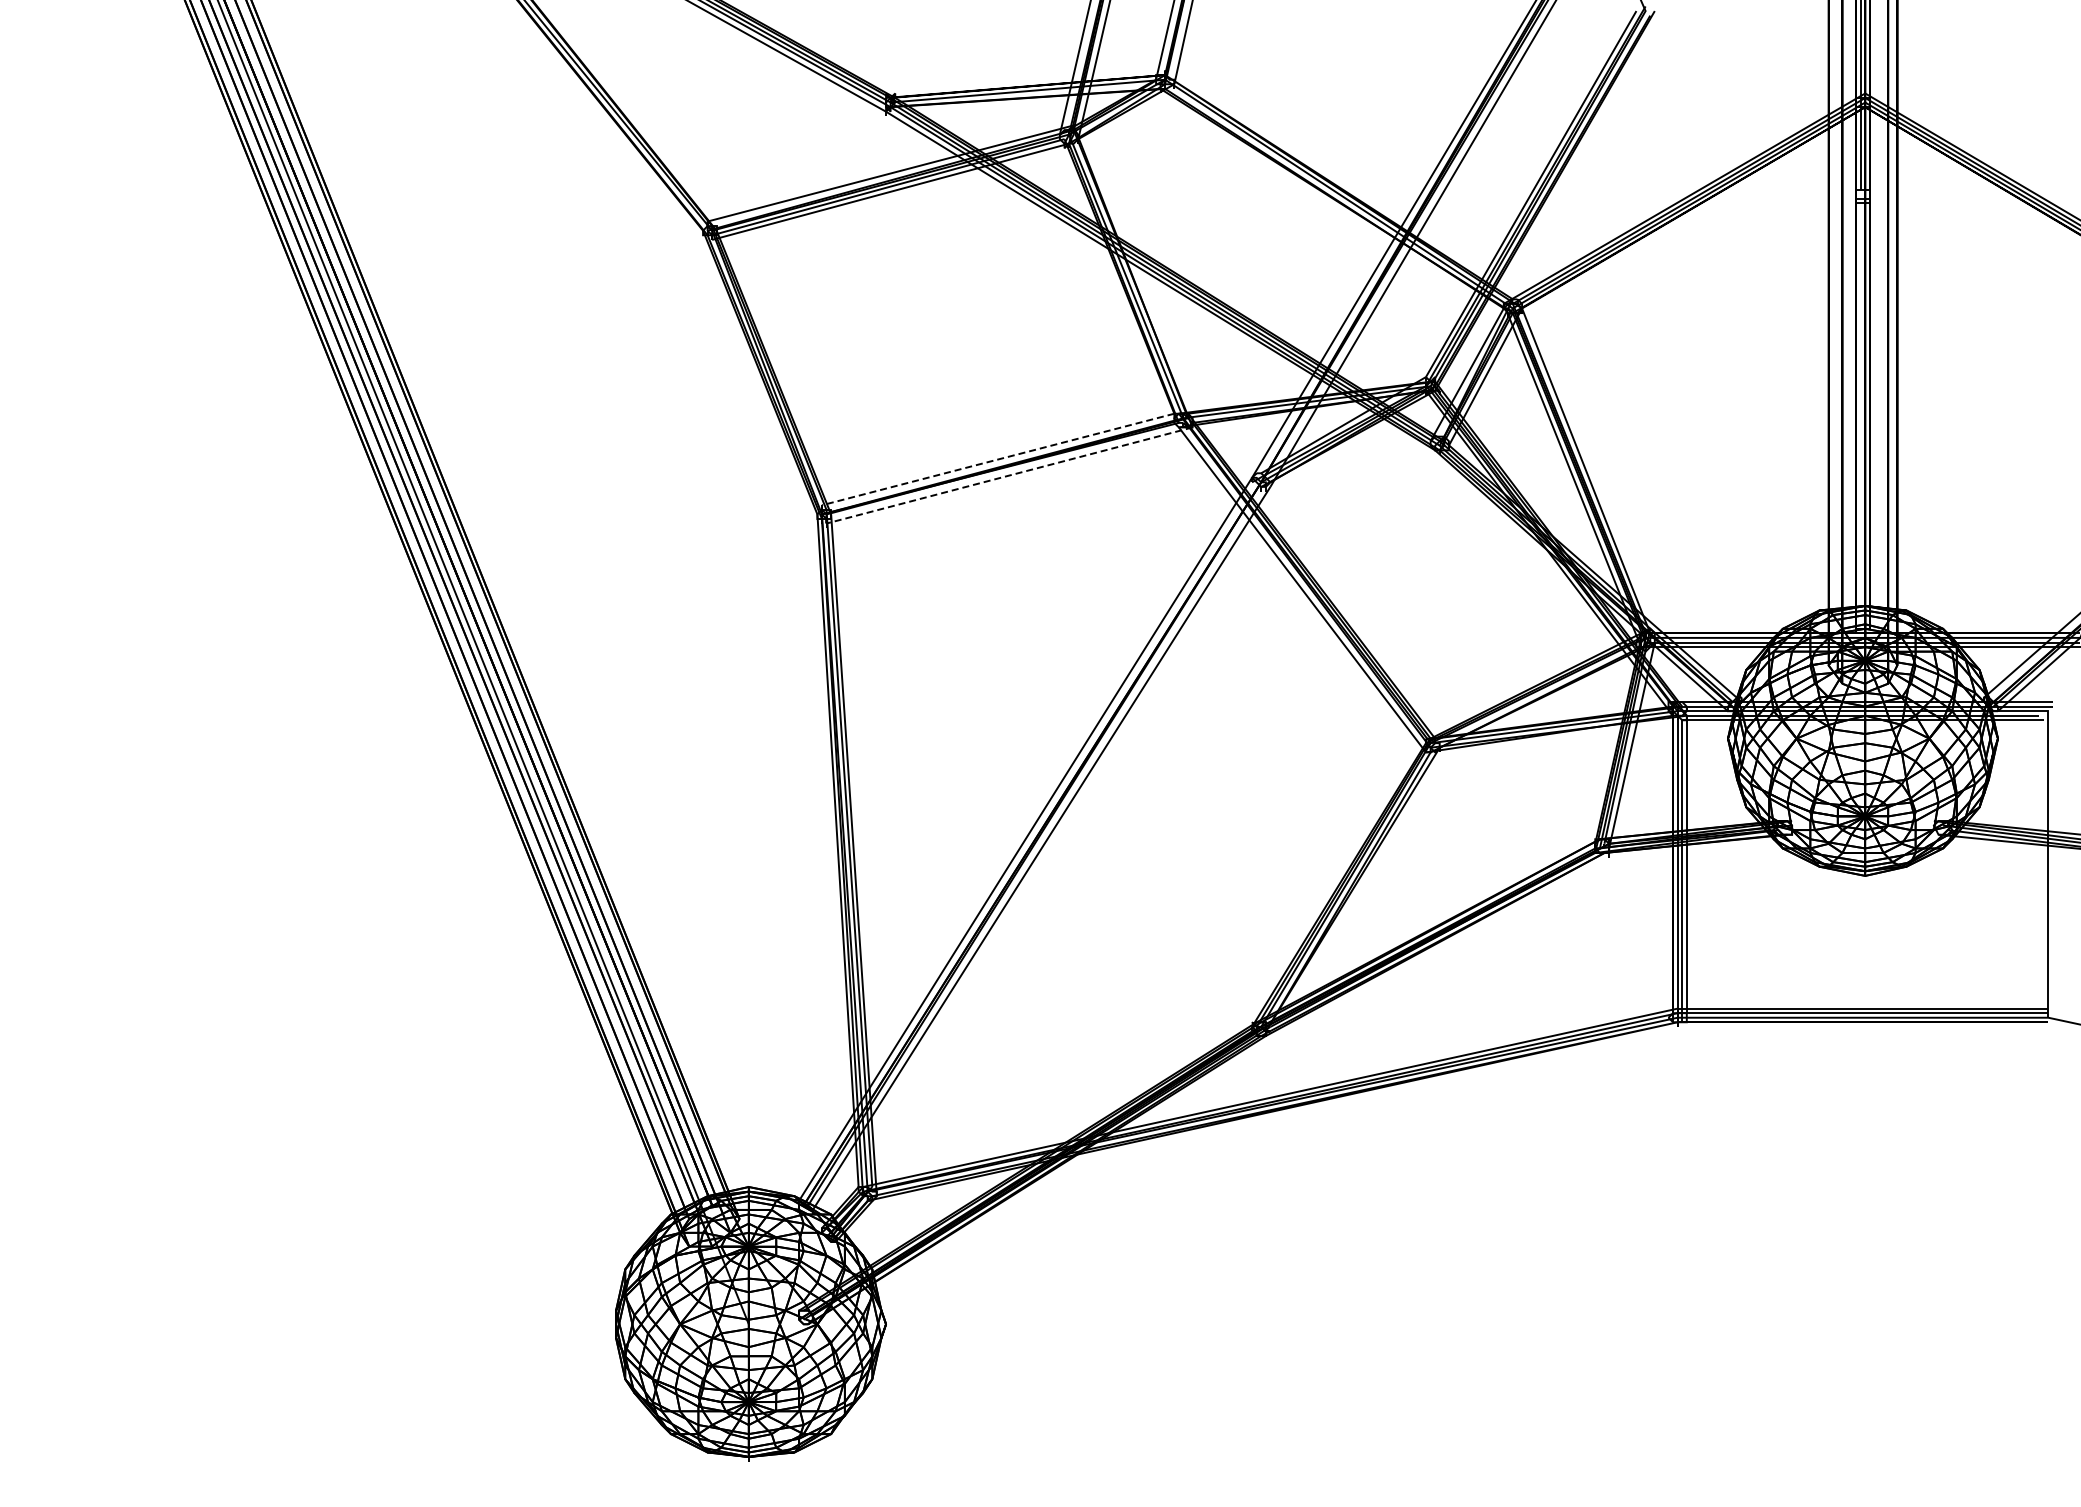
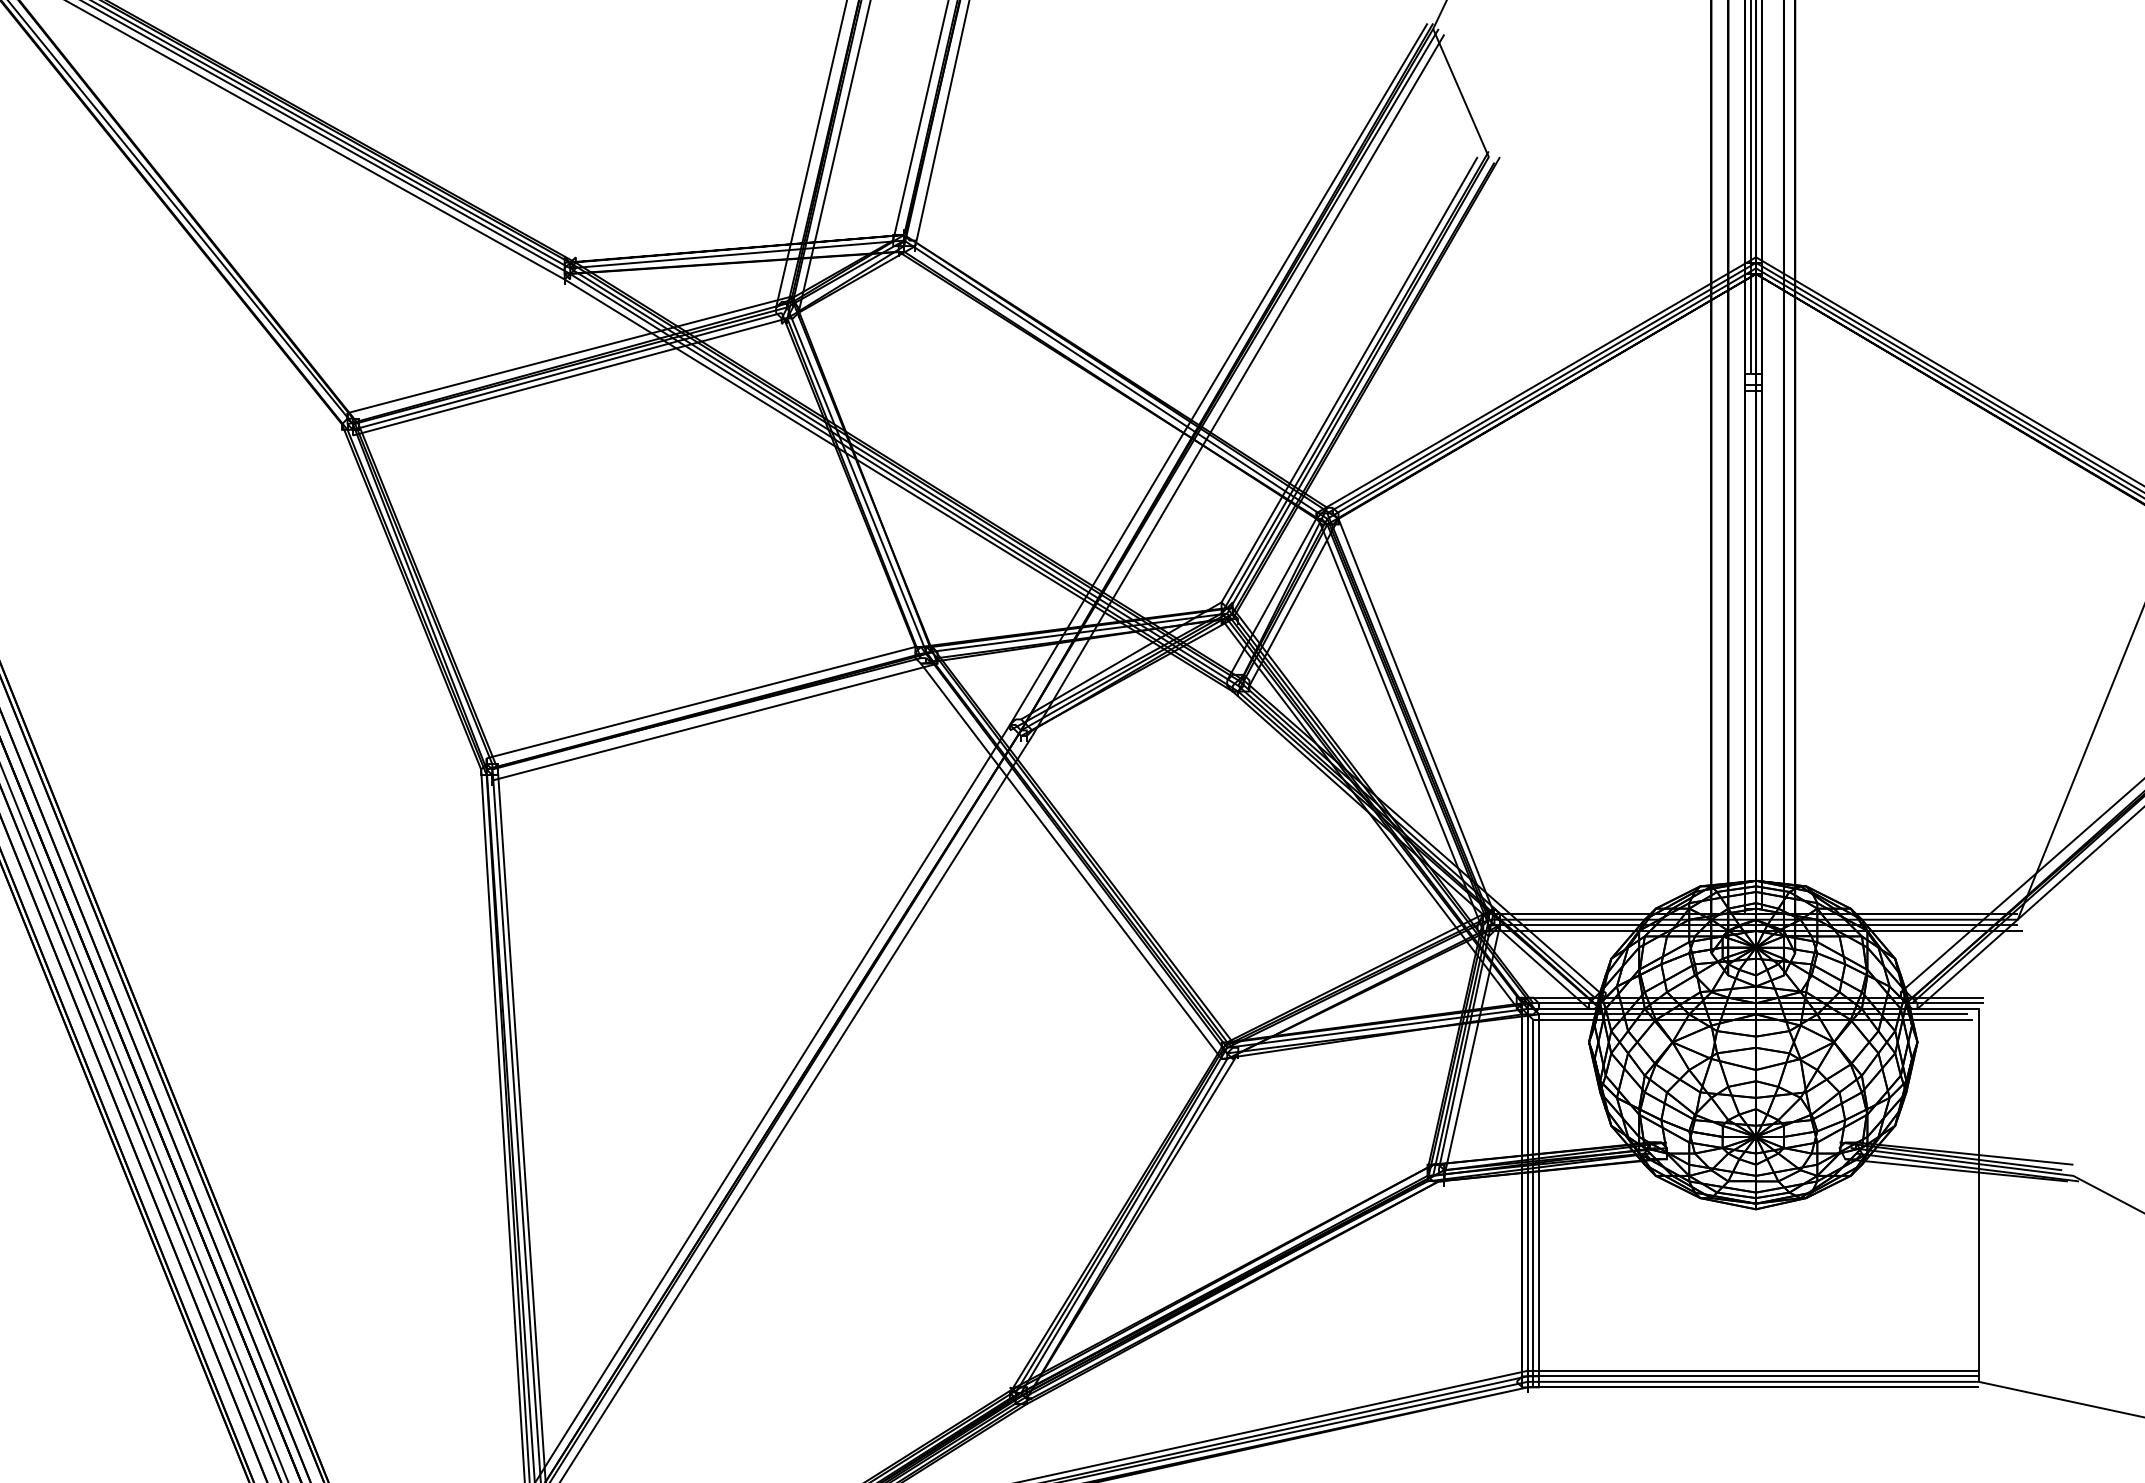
line: (997, 459) -> (700, 702), dashed -> solid
line: (1009, 475) -> (714, 722), dashed -> solid

